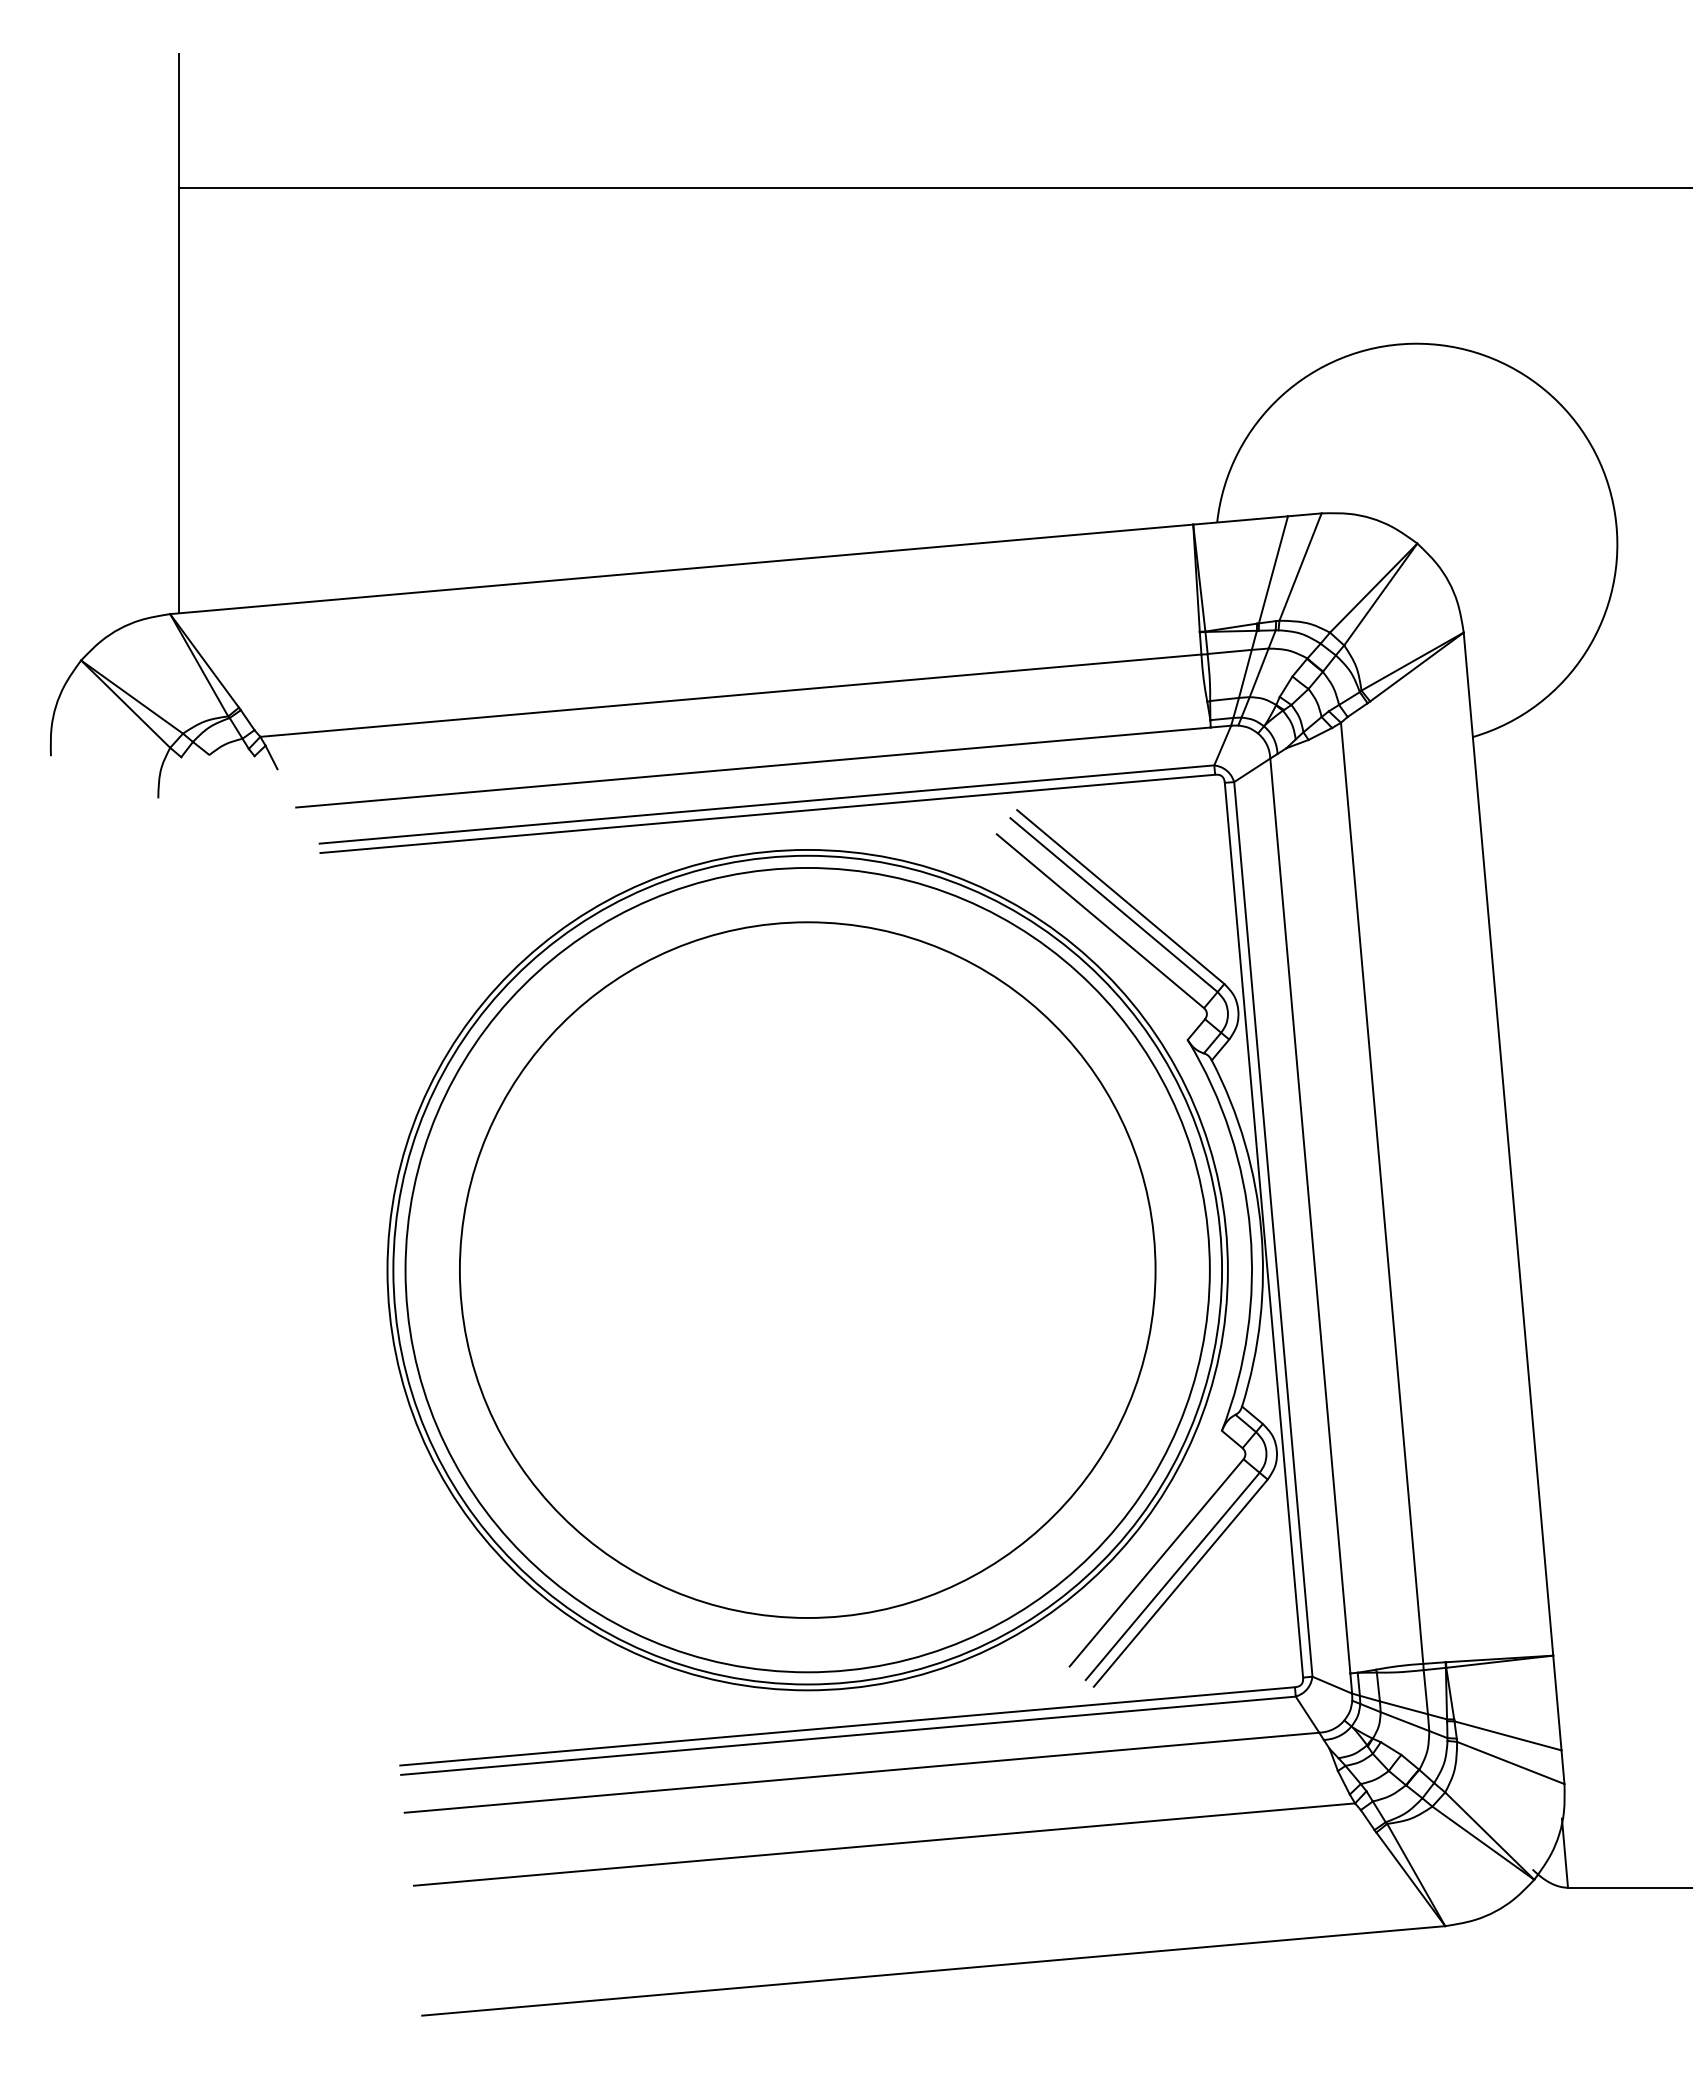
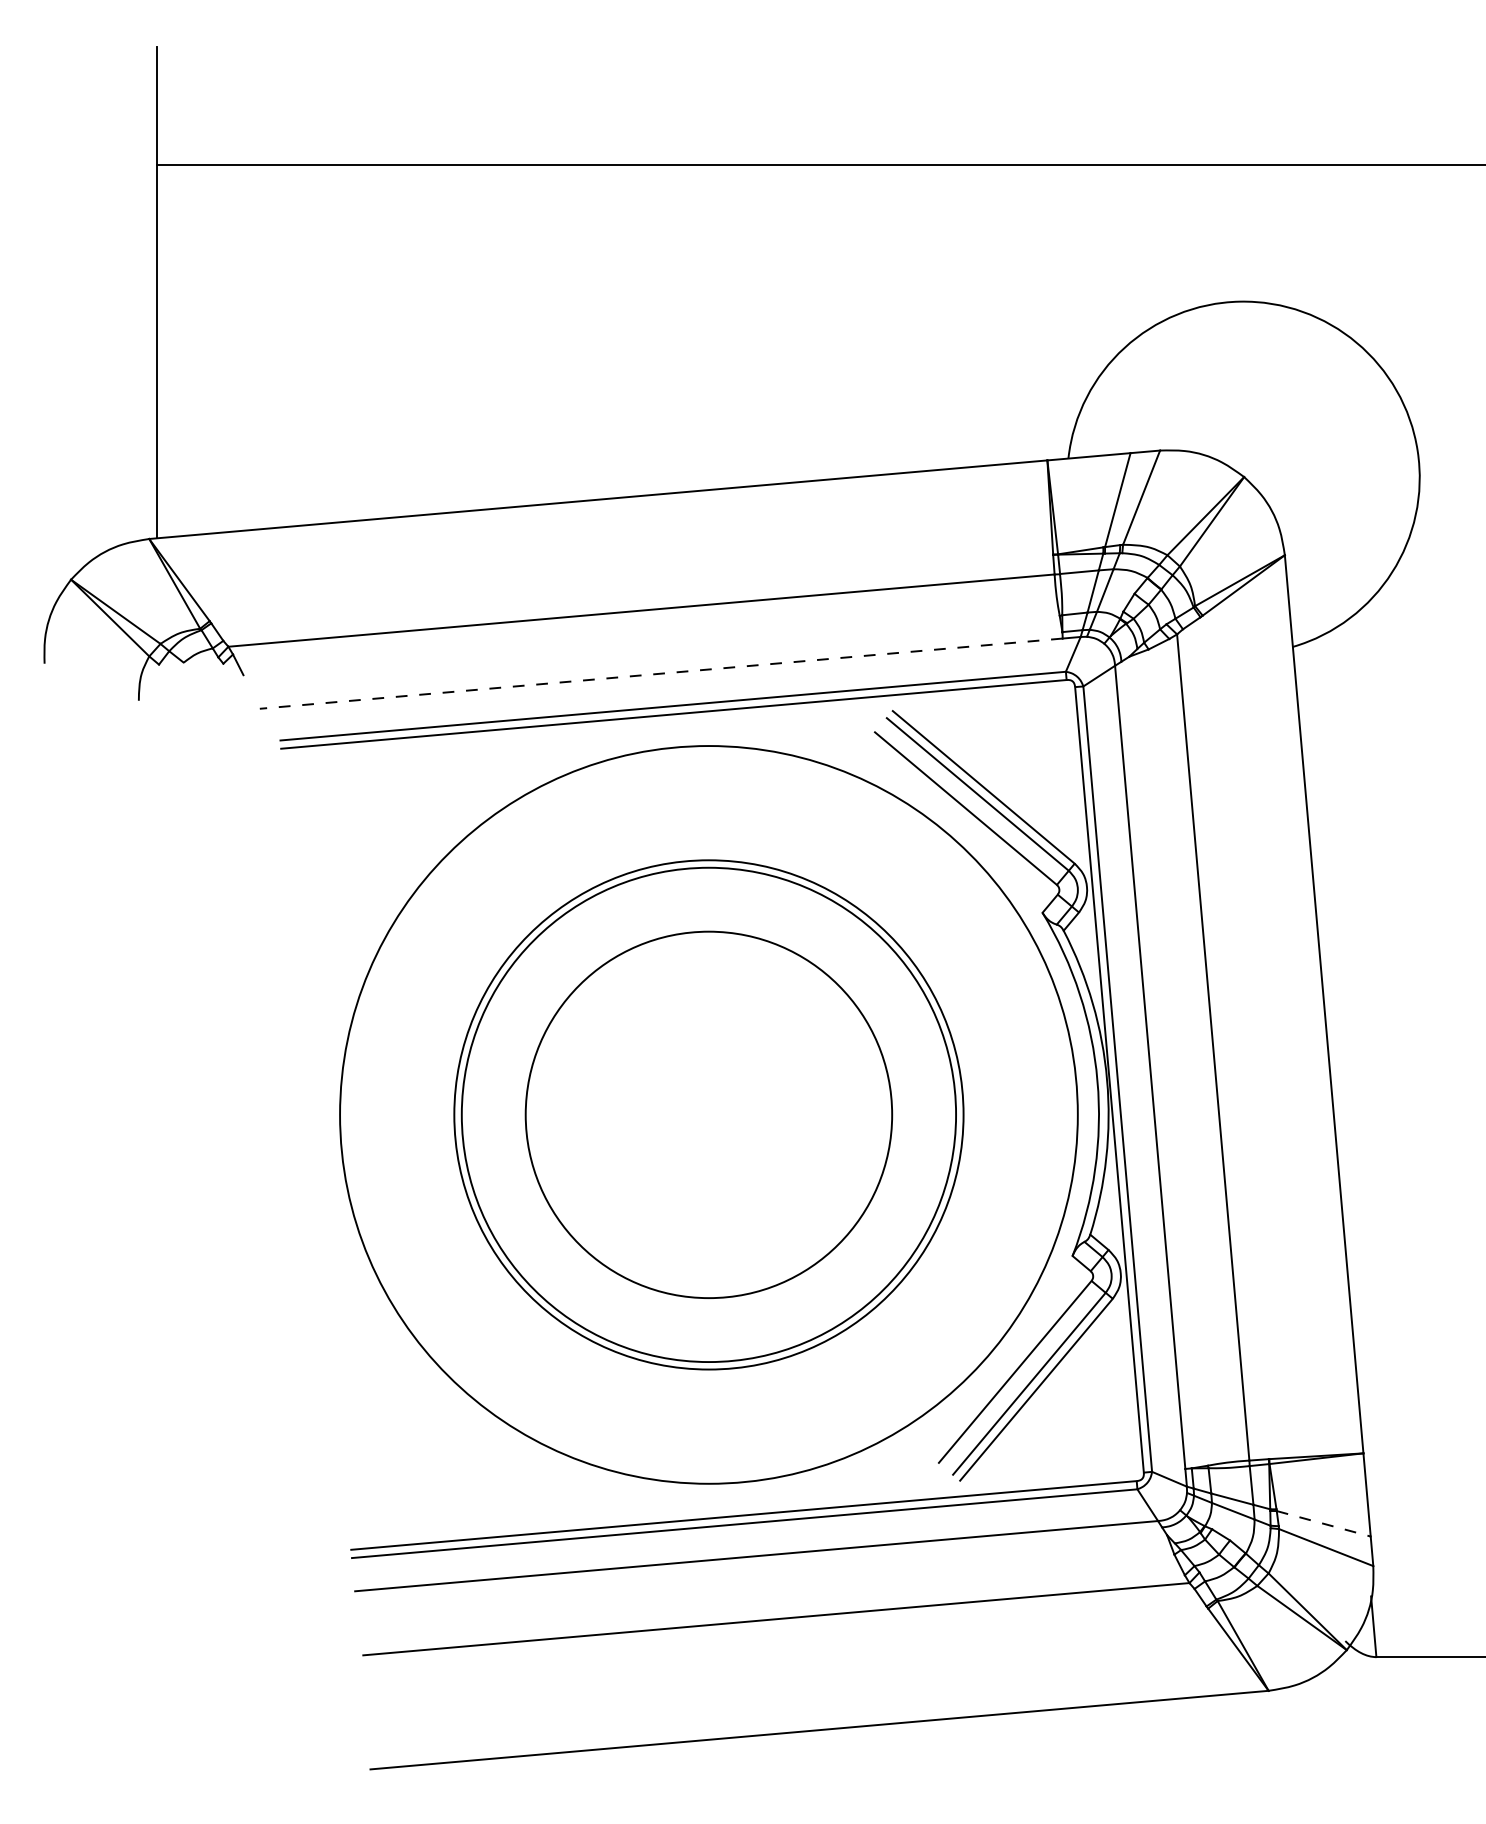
line: (752, 767) -> (660, 673), solid -> dashed
circle: (807, 1269) -> (708, 1114), size x0.6
circle: (807, 1269) -> (708, 1114), size x0.7
circle: (807, 1269) -> (708, 1114), size x0.7
line: (1508, 1736) -> (1324, 1524), solid -> dashed

